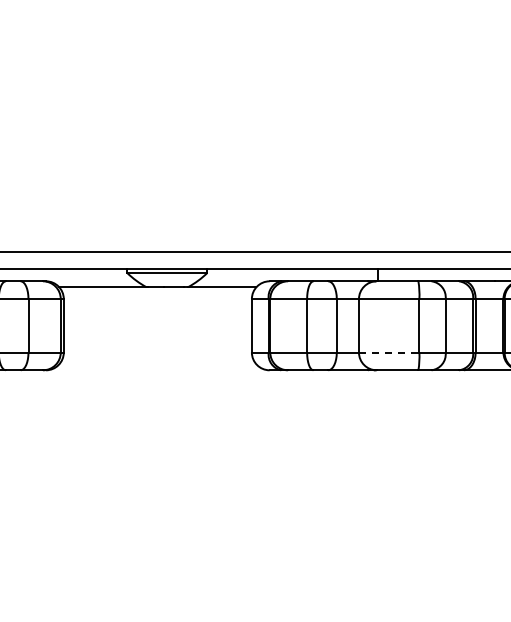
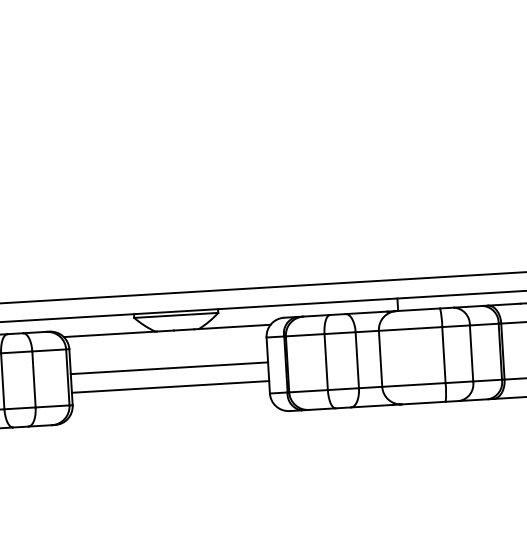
line: (157, 322) -> (169, 367), added
line: (157, 340) -> (170, 386), added
line: (389, 352) -> (414, 384), dashed -> solid

